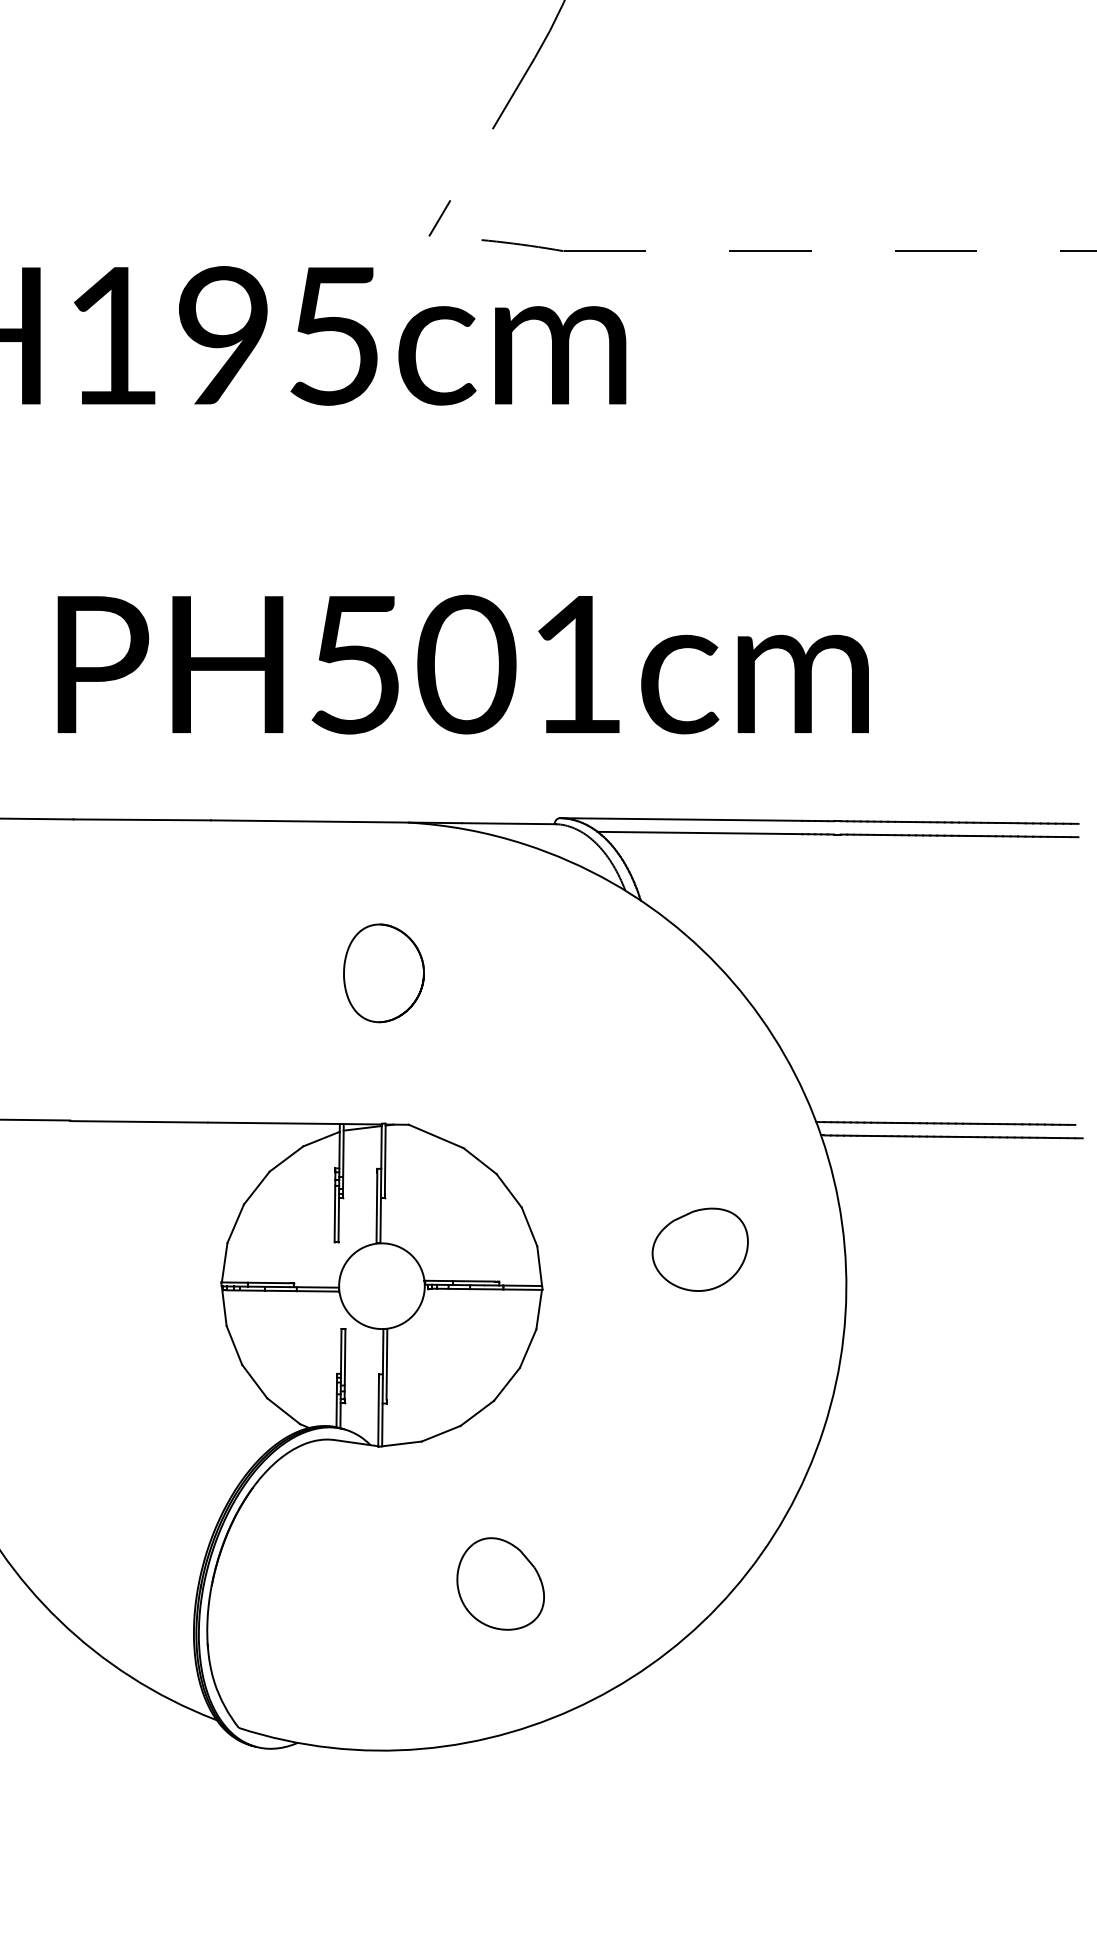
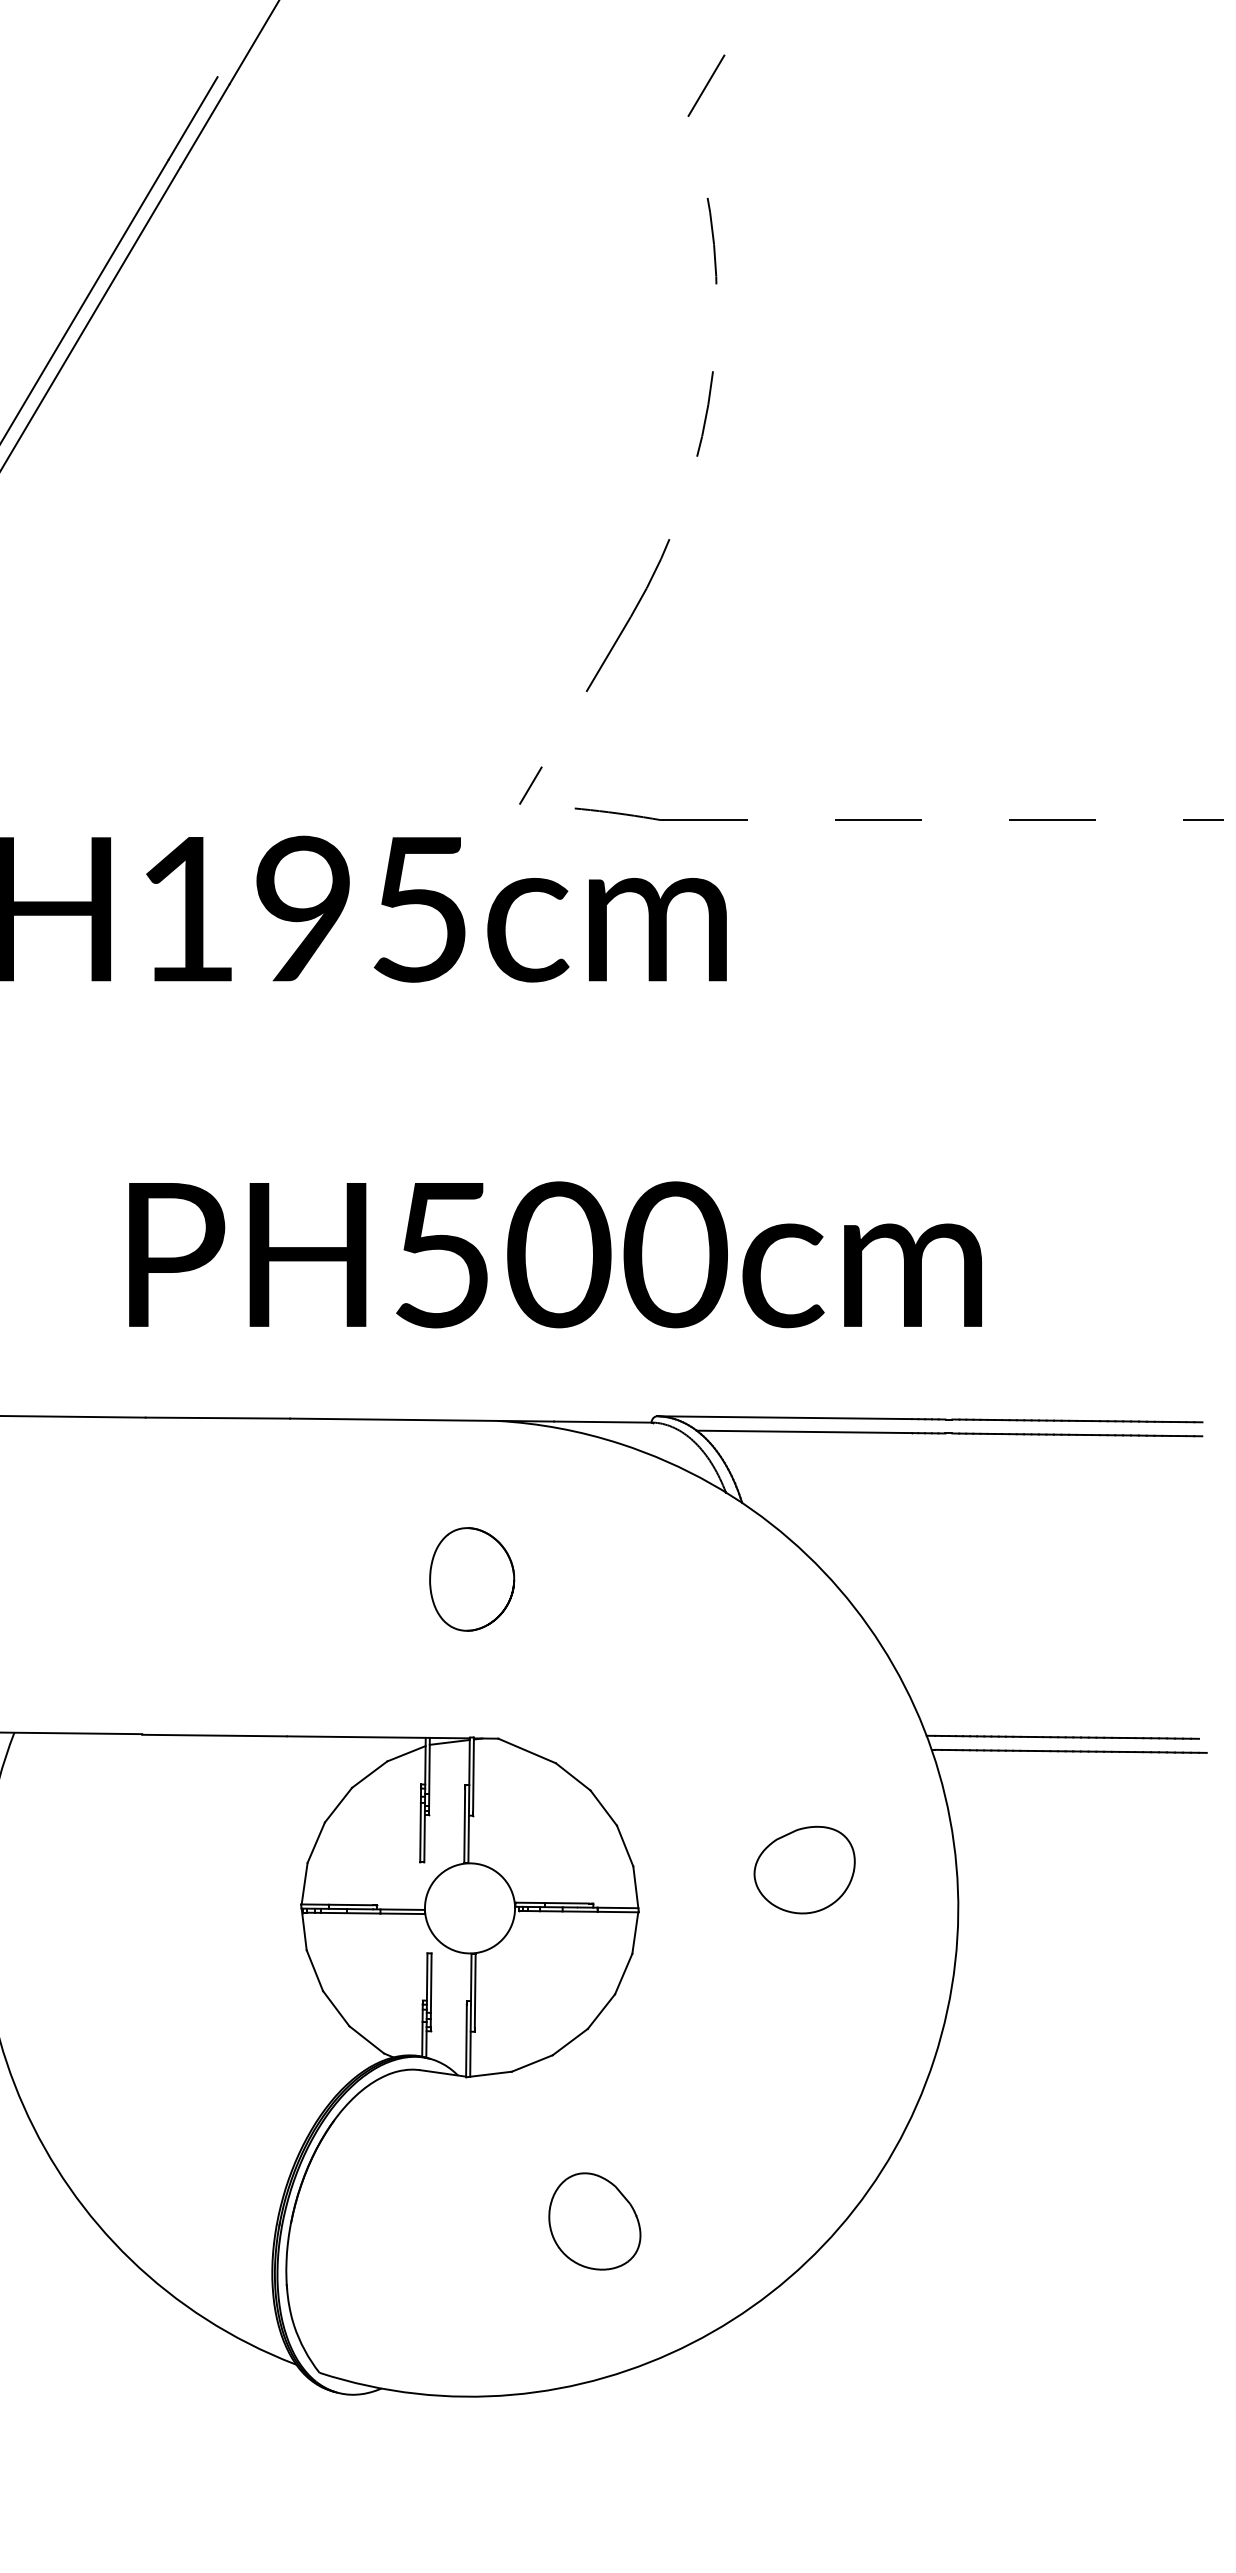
text: (577, 664) -> (675, 1254), PH501cm -> PH500cm

